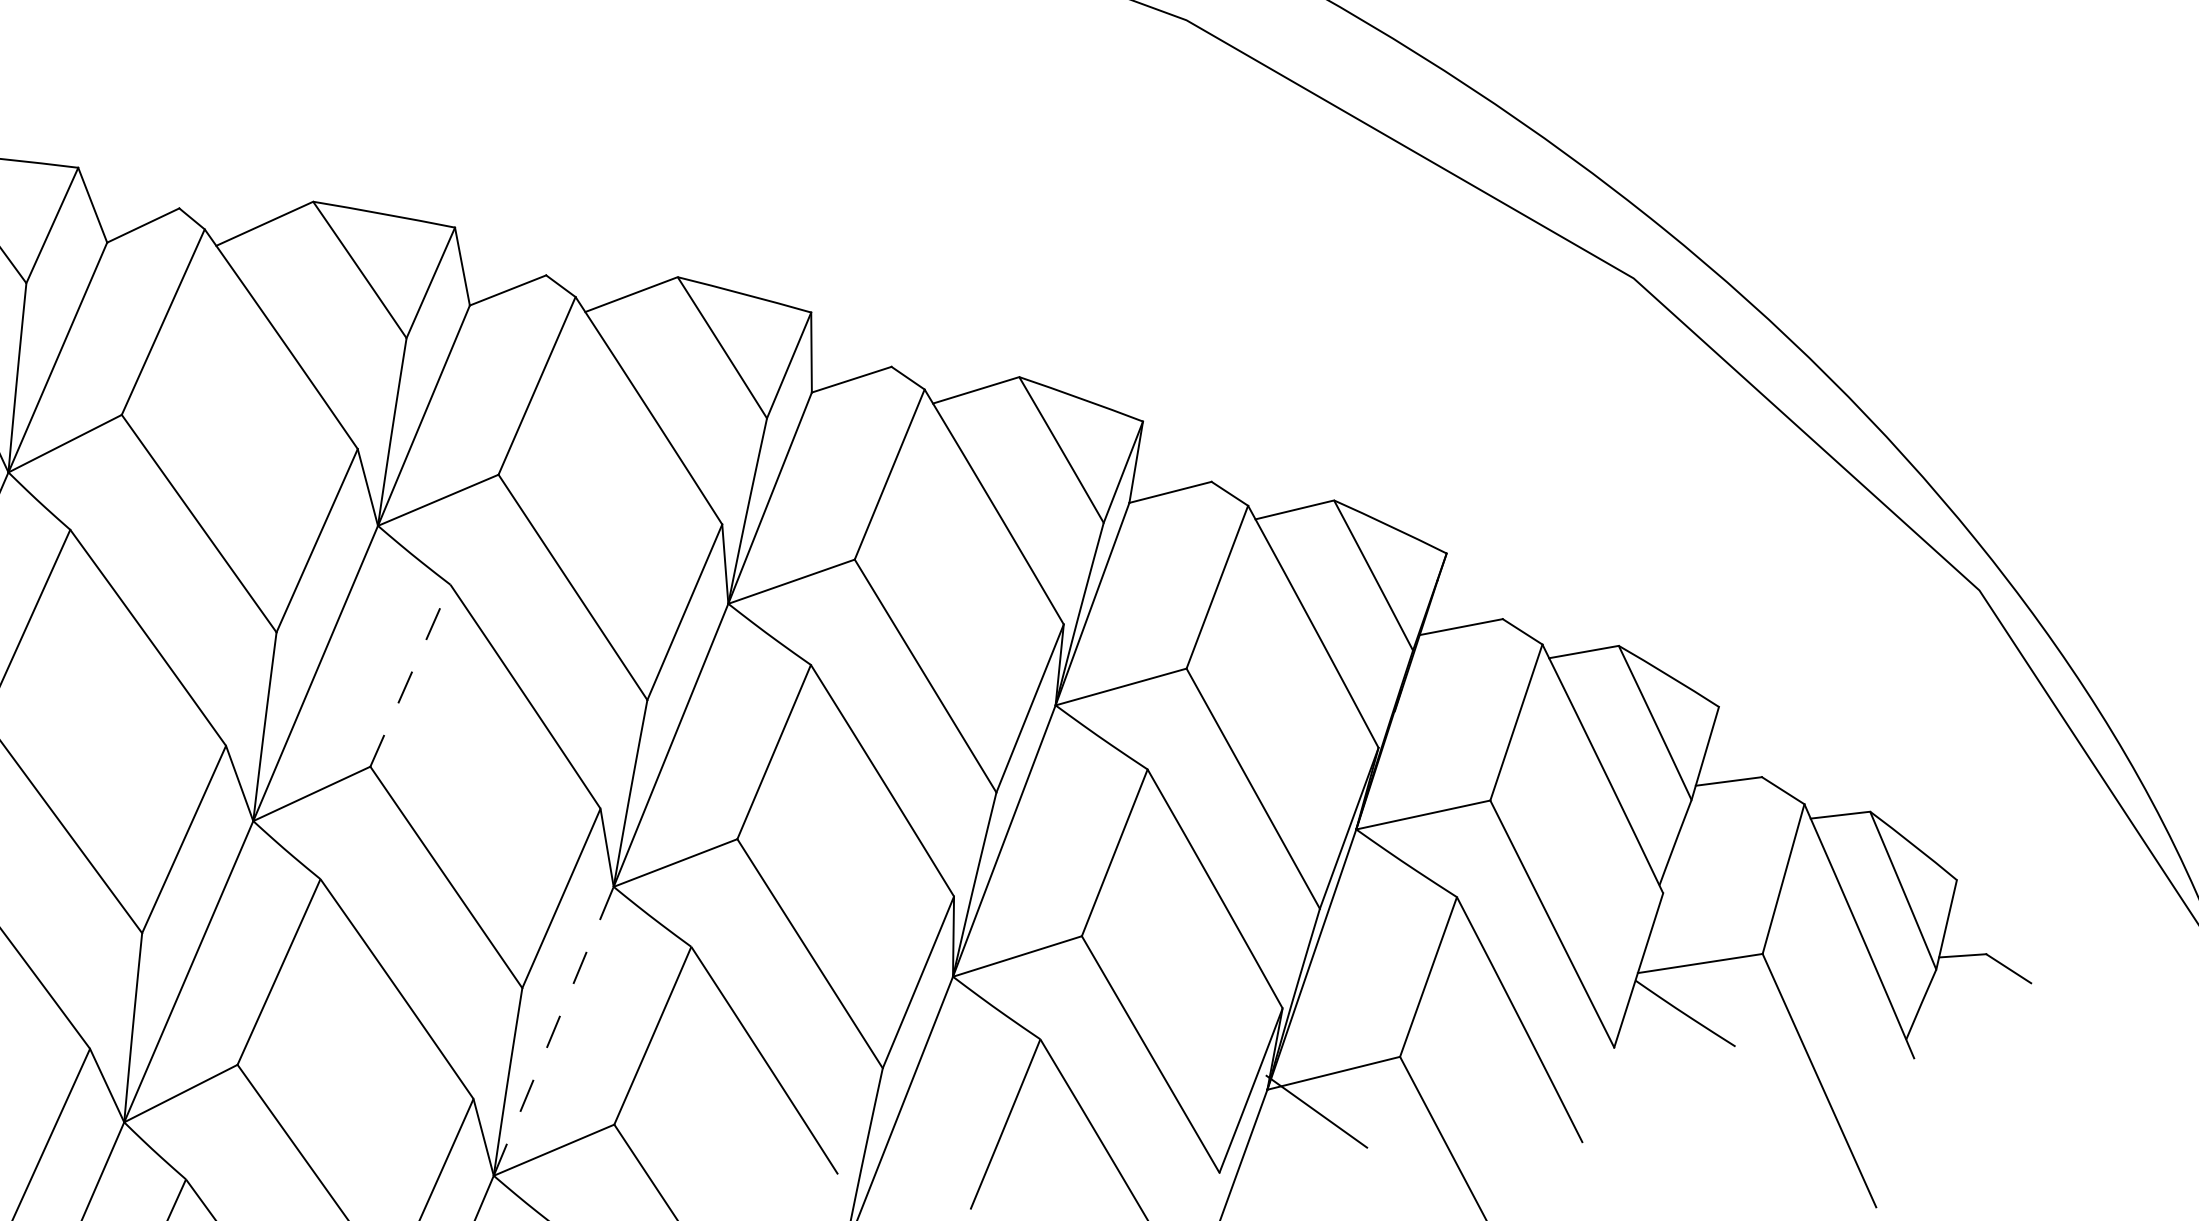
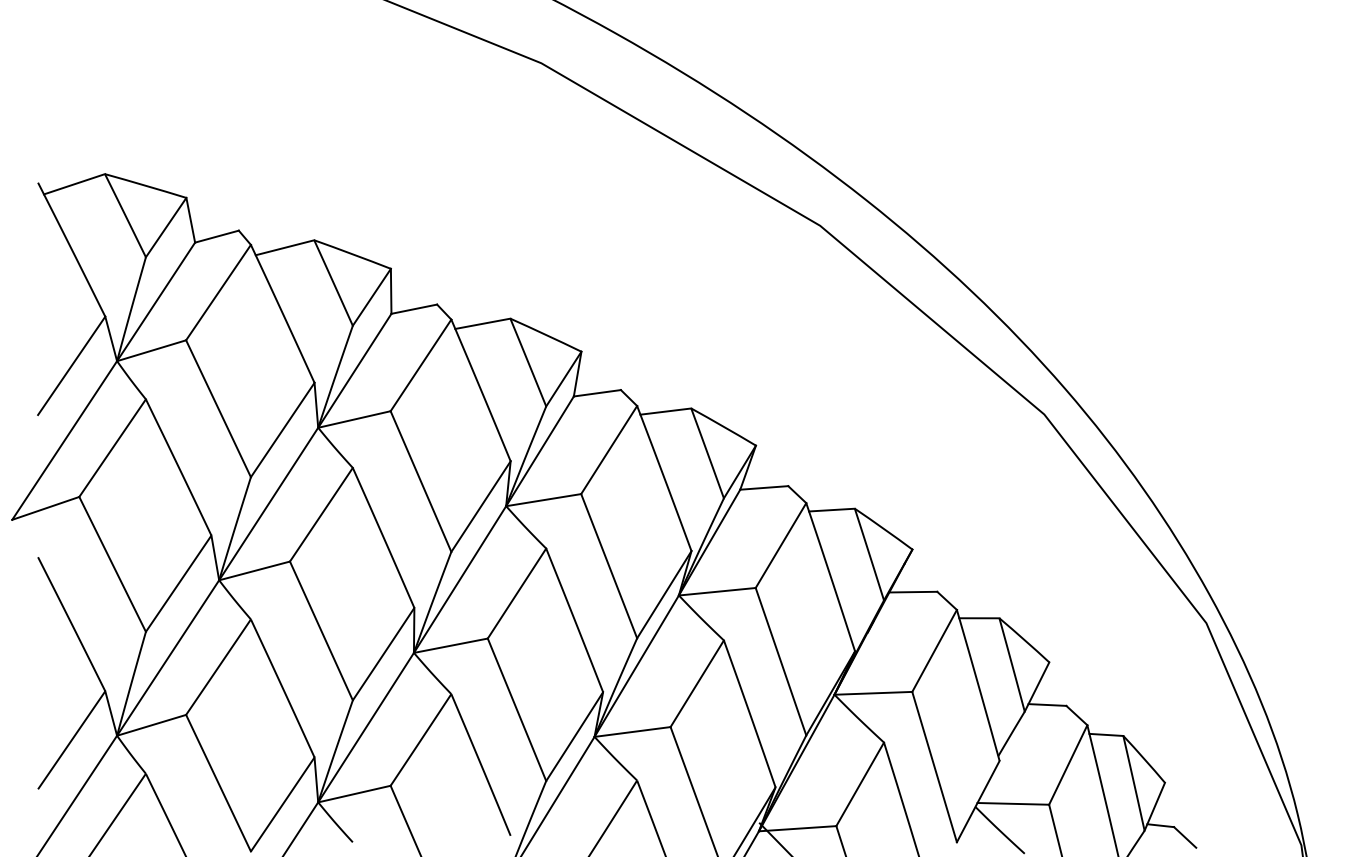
line: (410, 675) -> (321, 514), dashed -> solid
line: (554, 1030) -> (366, 727), dashed -> solid

